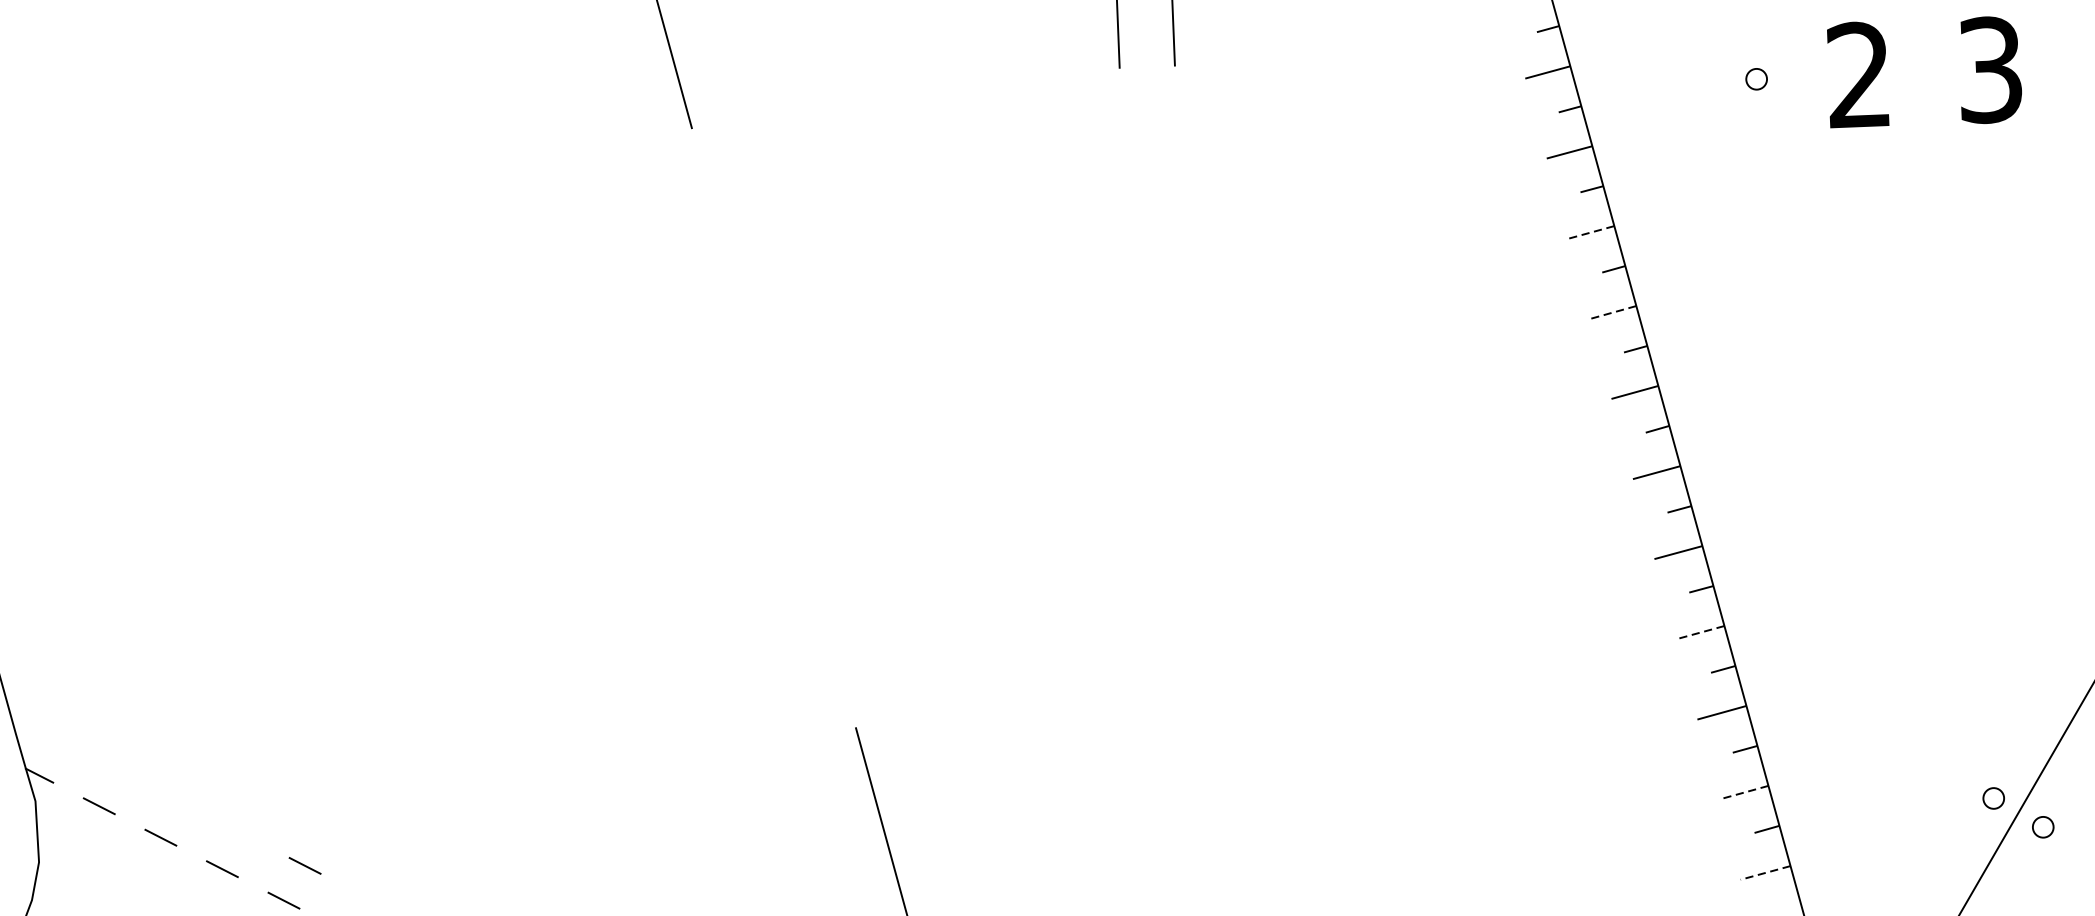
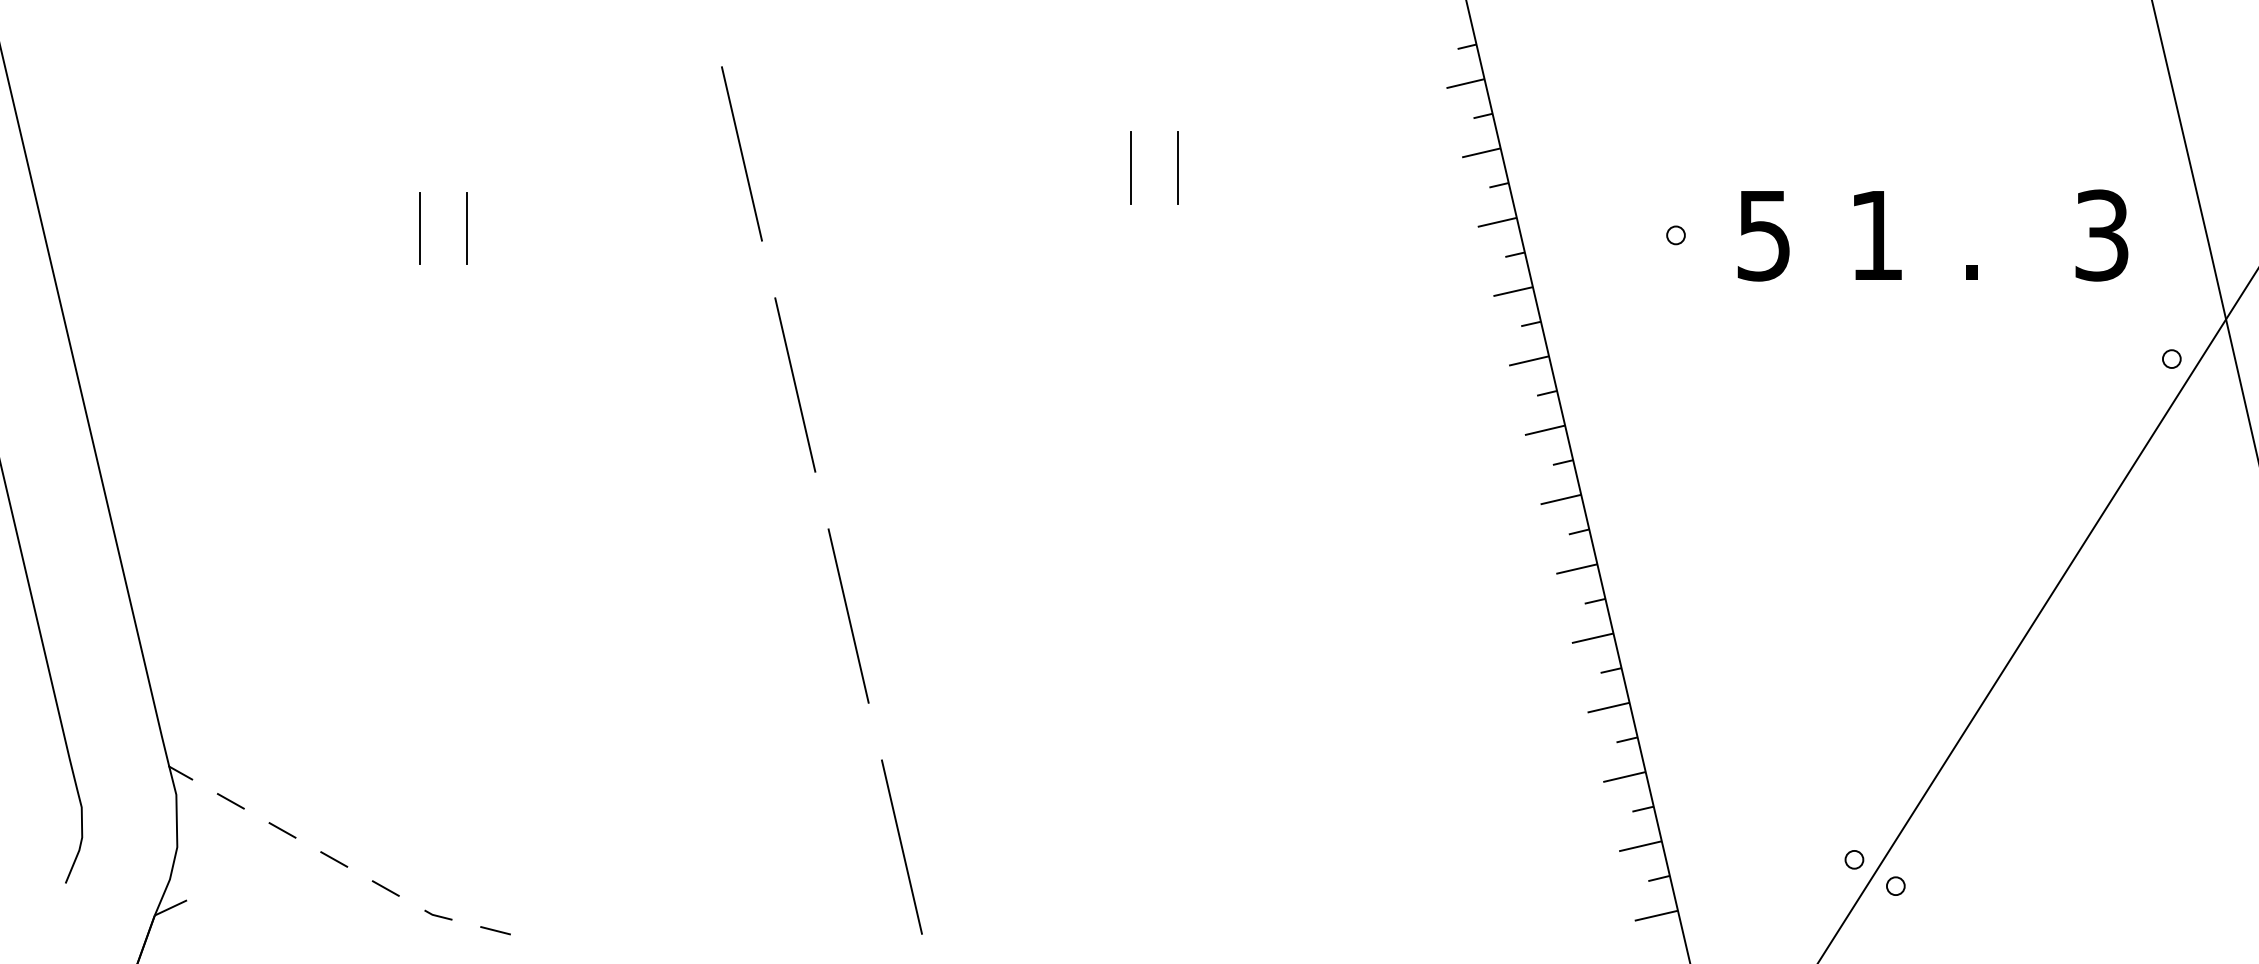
text: (1990, 70) -> (1876, 235), 3 -> 1
text: (1858, 75) -> (1763, 235), 2 -> 5
line: (348, 126) -> (467, 227), added
line: (292, 128) -> (419, 227), added
line: (1590, 233) -> (1528, 361), dashed -> solid
line: (737, 294) -> (795, 384), added
line: (1613, 312) -> (1545, 430), dashed -> solid
line: (810, 560) -> (848, 615), added
line: (1700, 632) -> (1608, 707), dashed -> solid
line: (1743, 792) -> (1640, 846), dashed -> solid
line: (305, 865) -> (405, 859), removed
line: (1764, 872) -> (1655, 915), dashed -> solid

